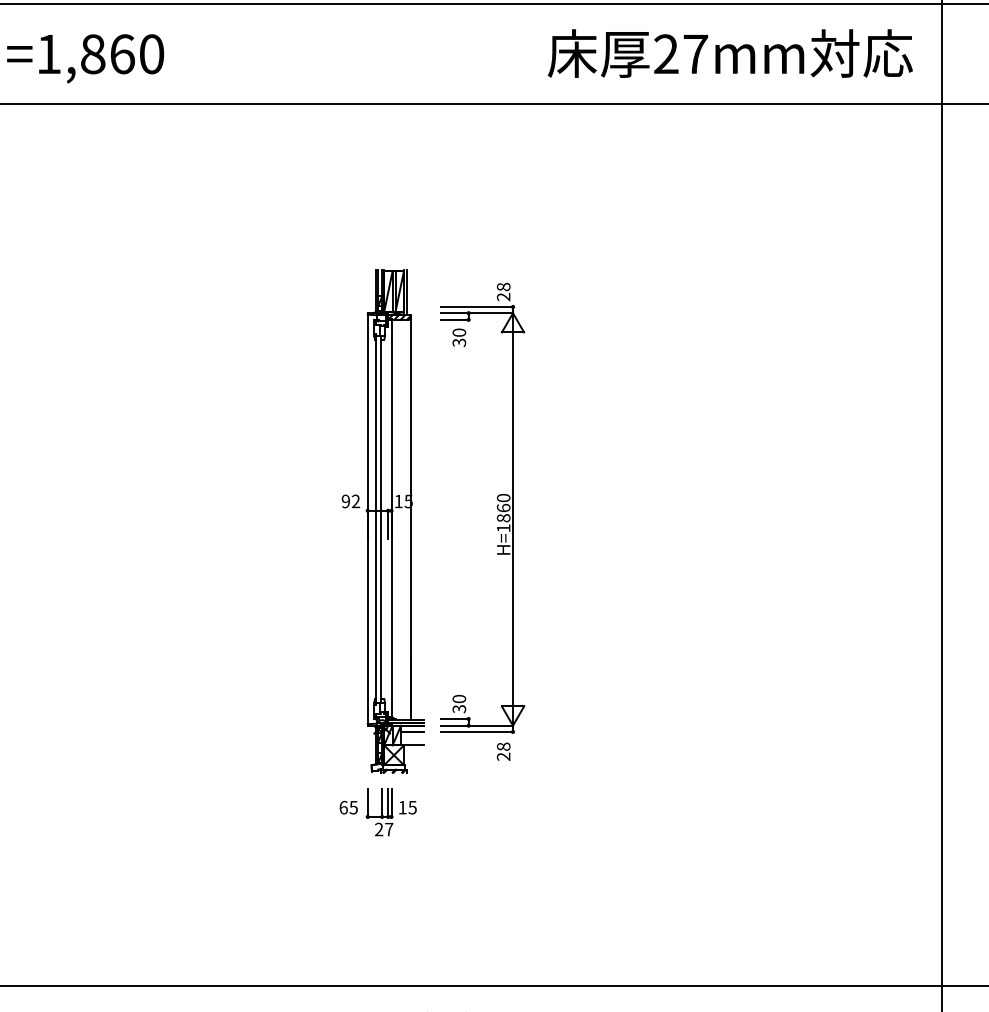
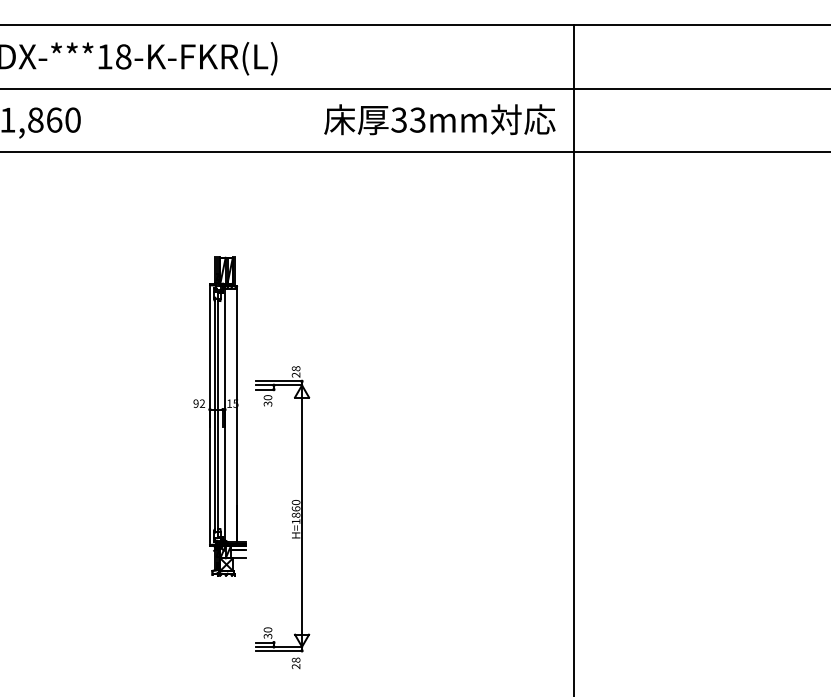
text: (680, 53) -> (408, 119), 27mm -> 33mm
part: (496, 518) -> (291, 515), moved
part: (378, 811) -> (216, 600), removed

